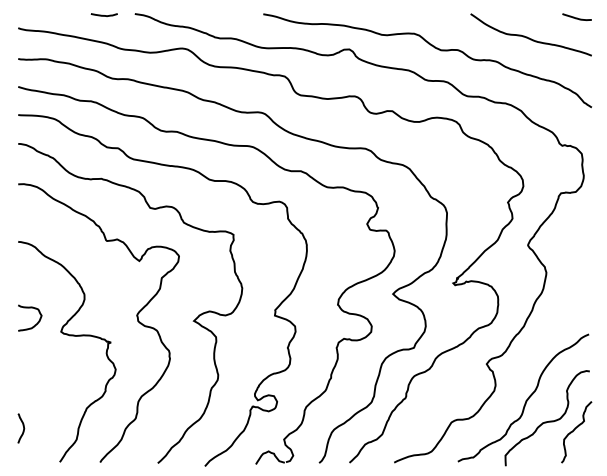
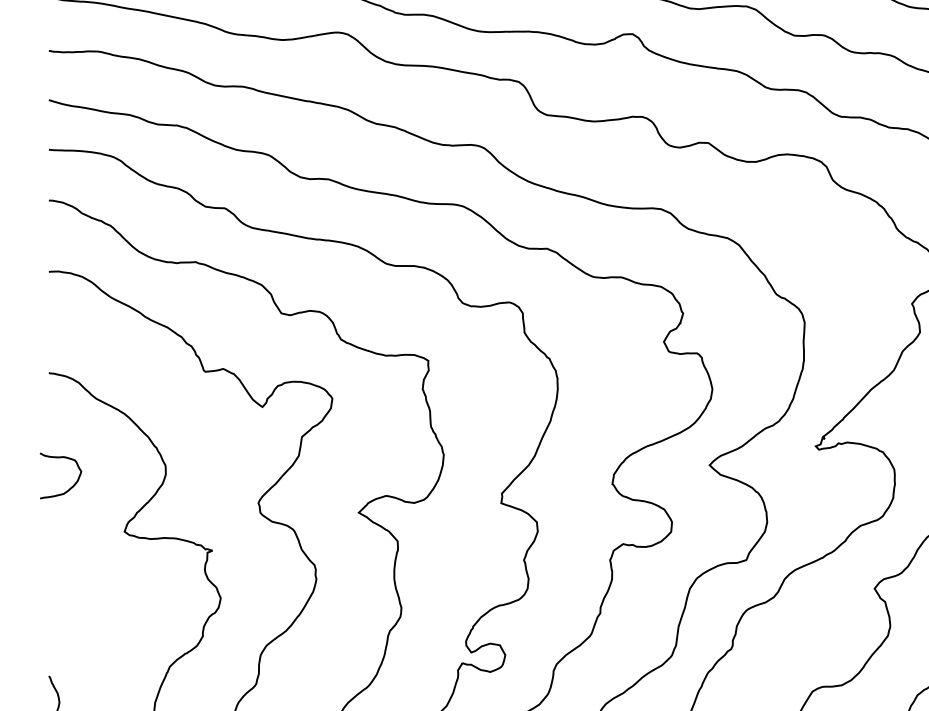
curve: (34, 324) -> (68, 487), moved

